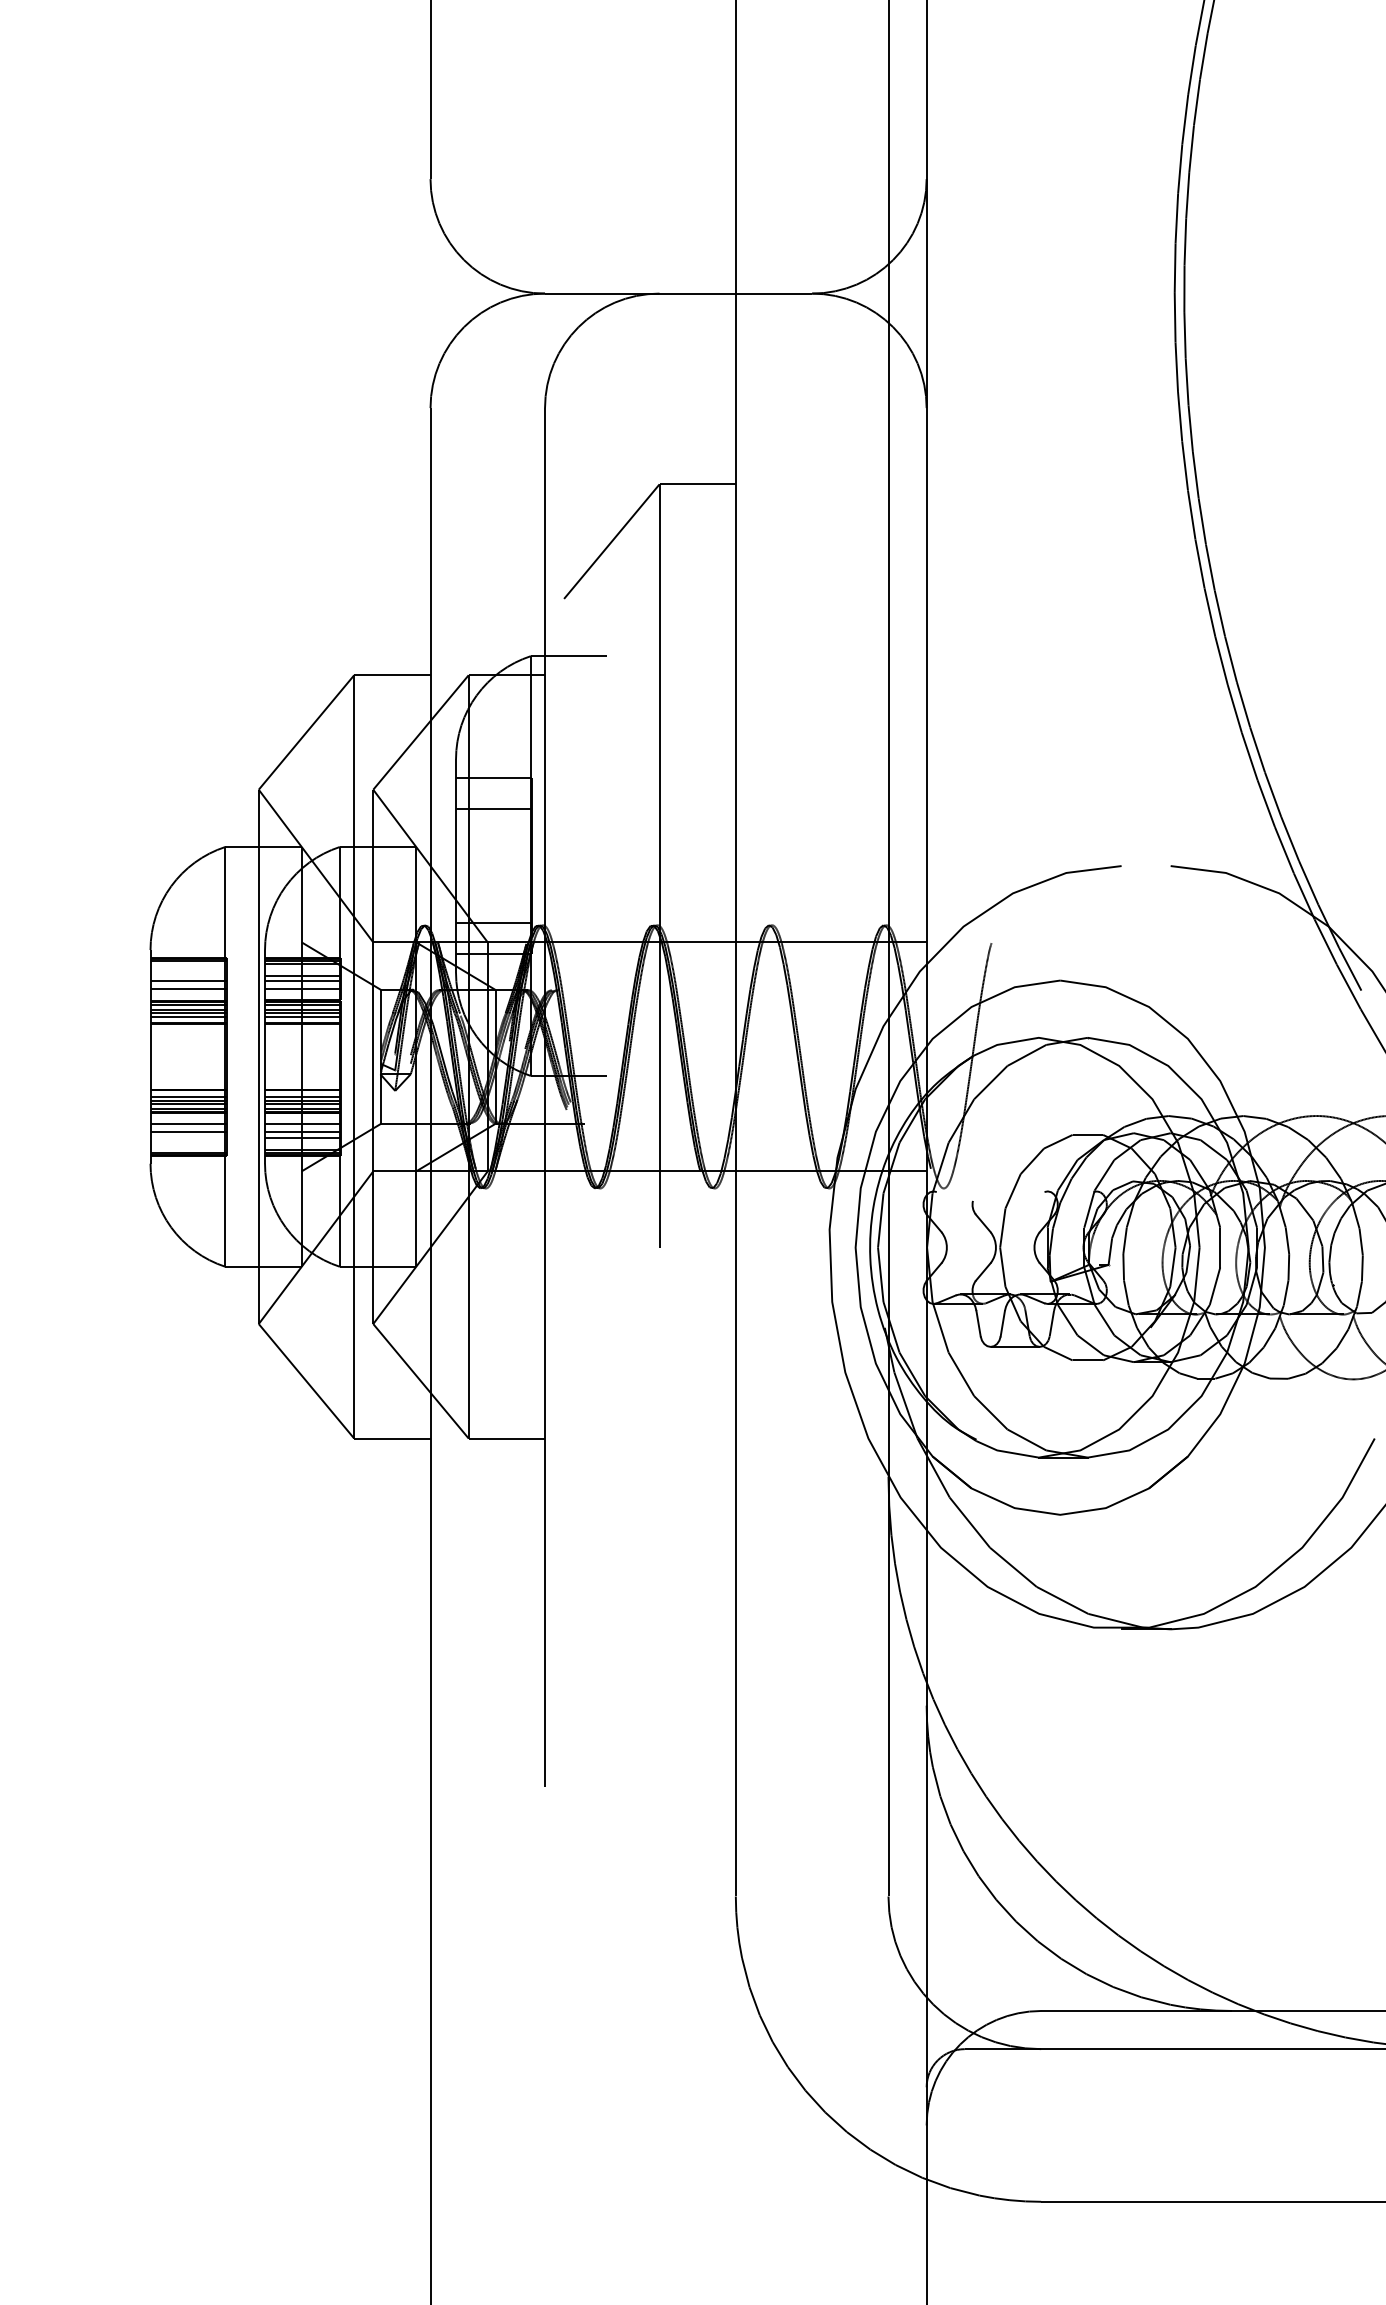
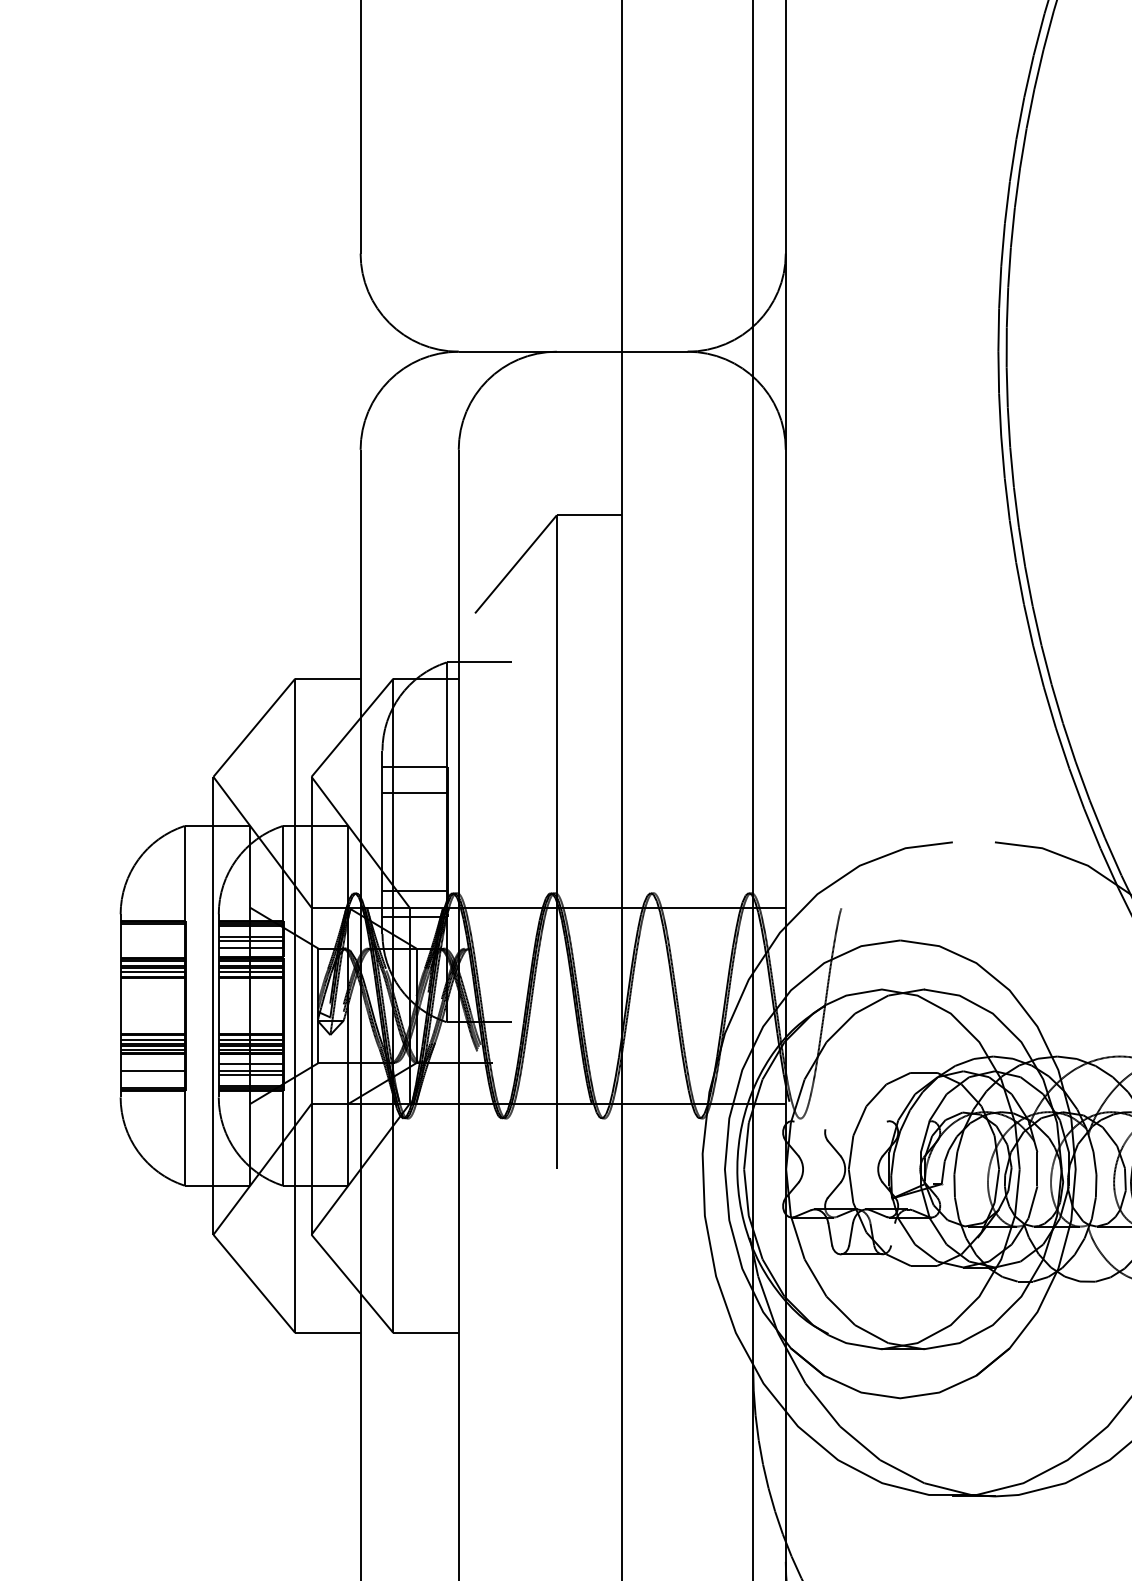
line: (188, 981) -> (153, 941), removed
line: (188, 989) -> (153, 948), removed
line: (188, 1124) -> (153, 1063), removed
line: (1051, 1323) -> (892, 1234), removed

